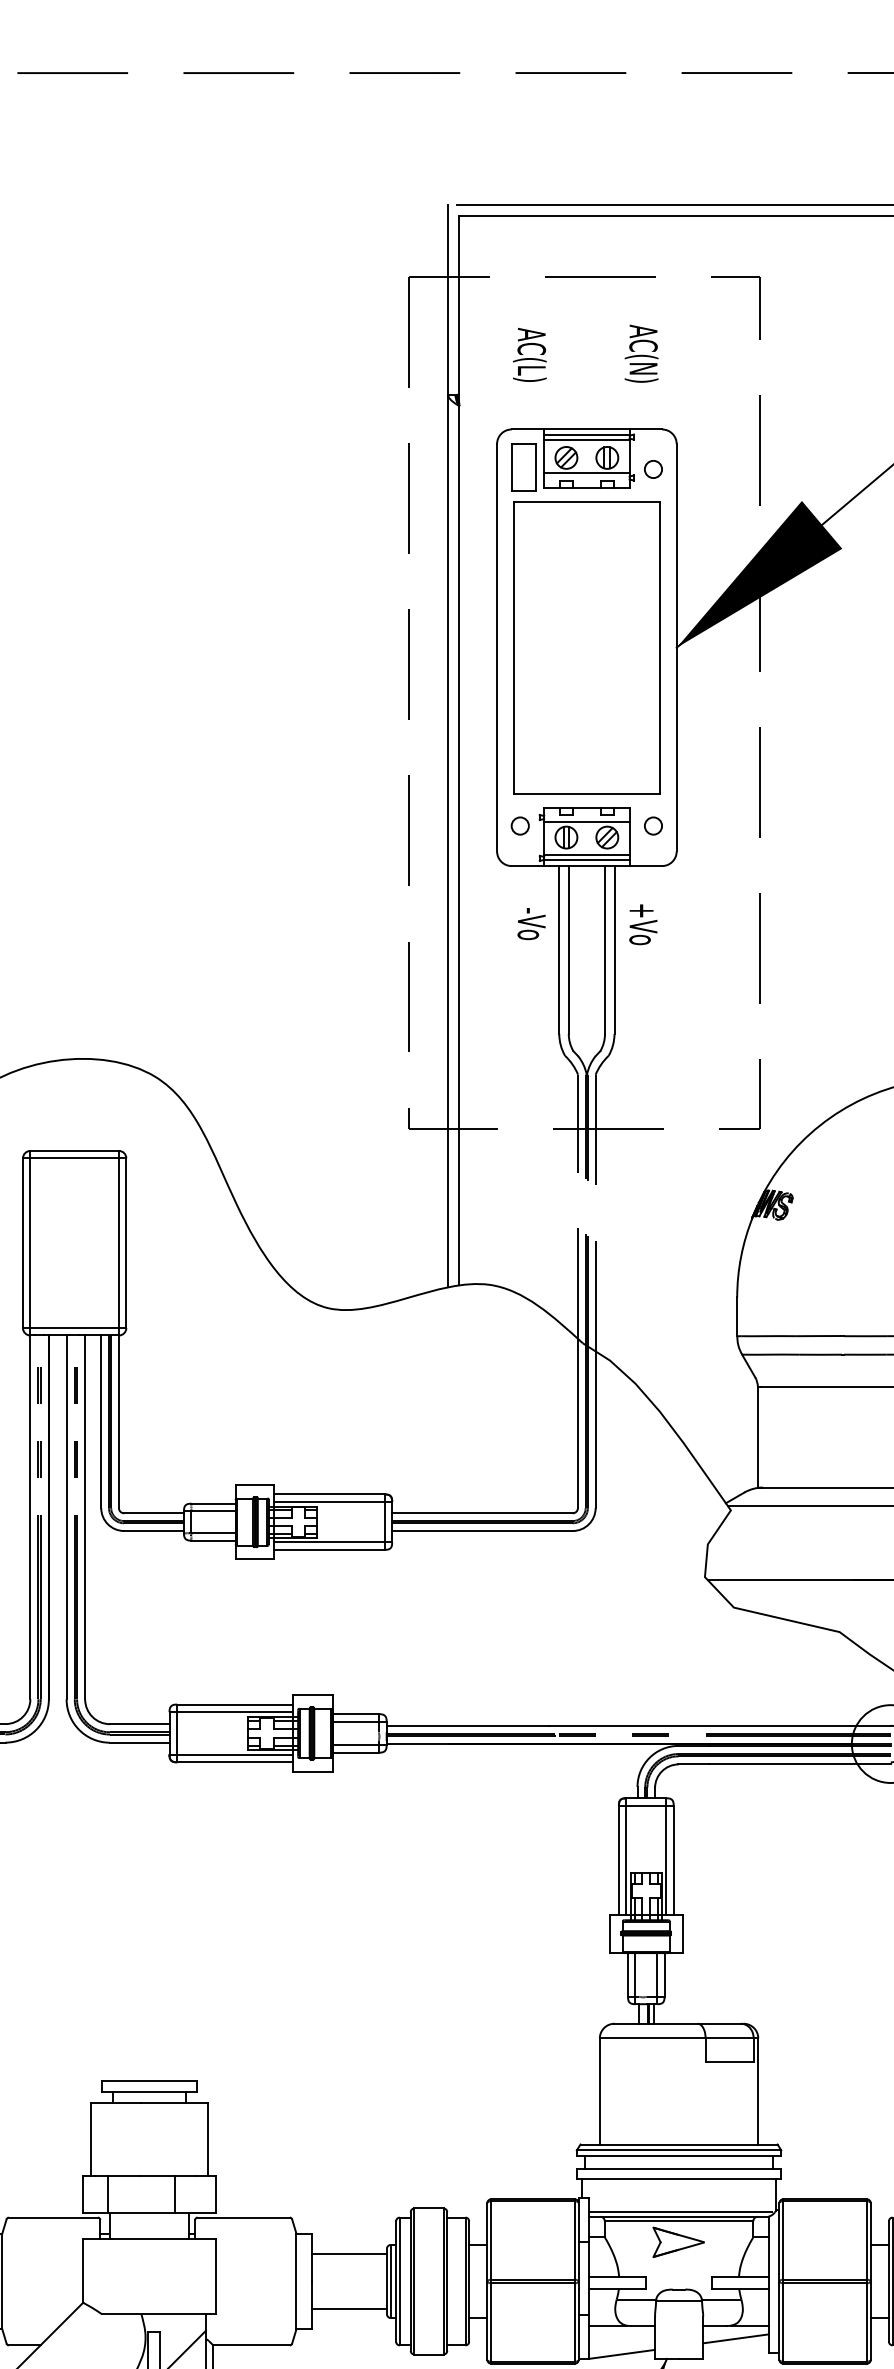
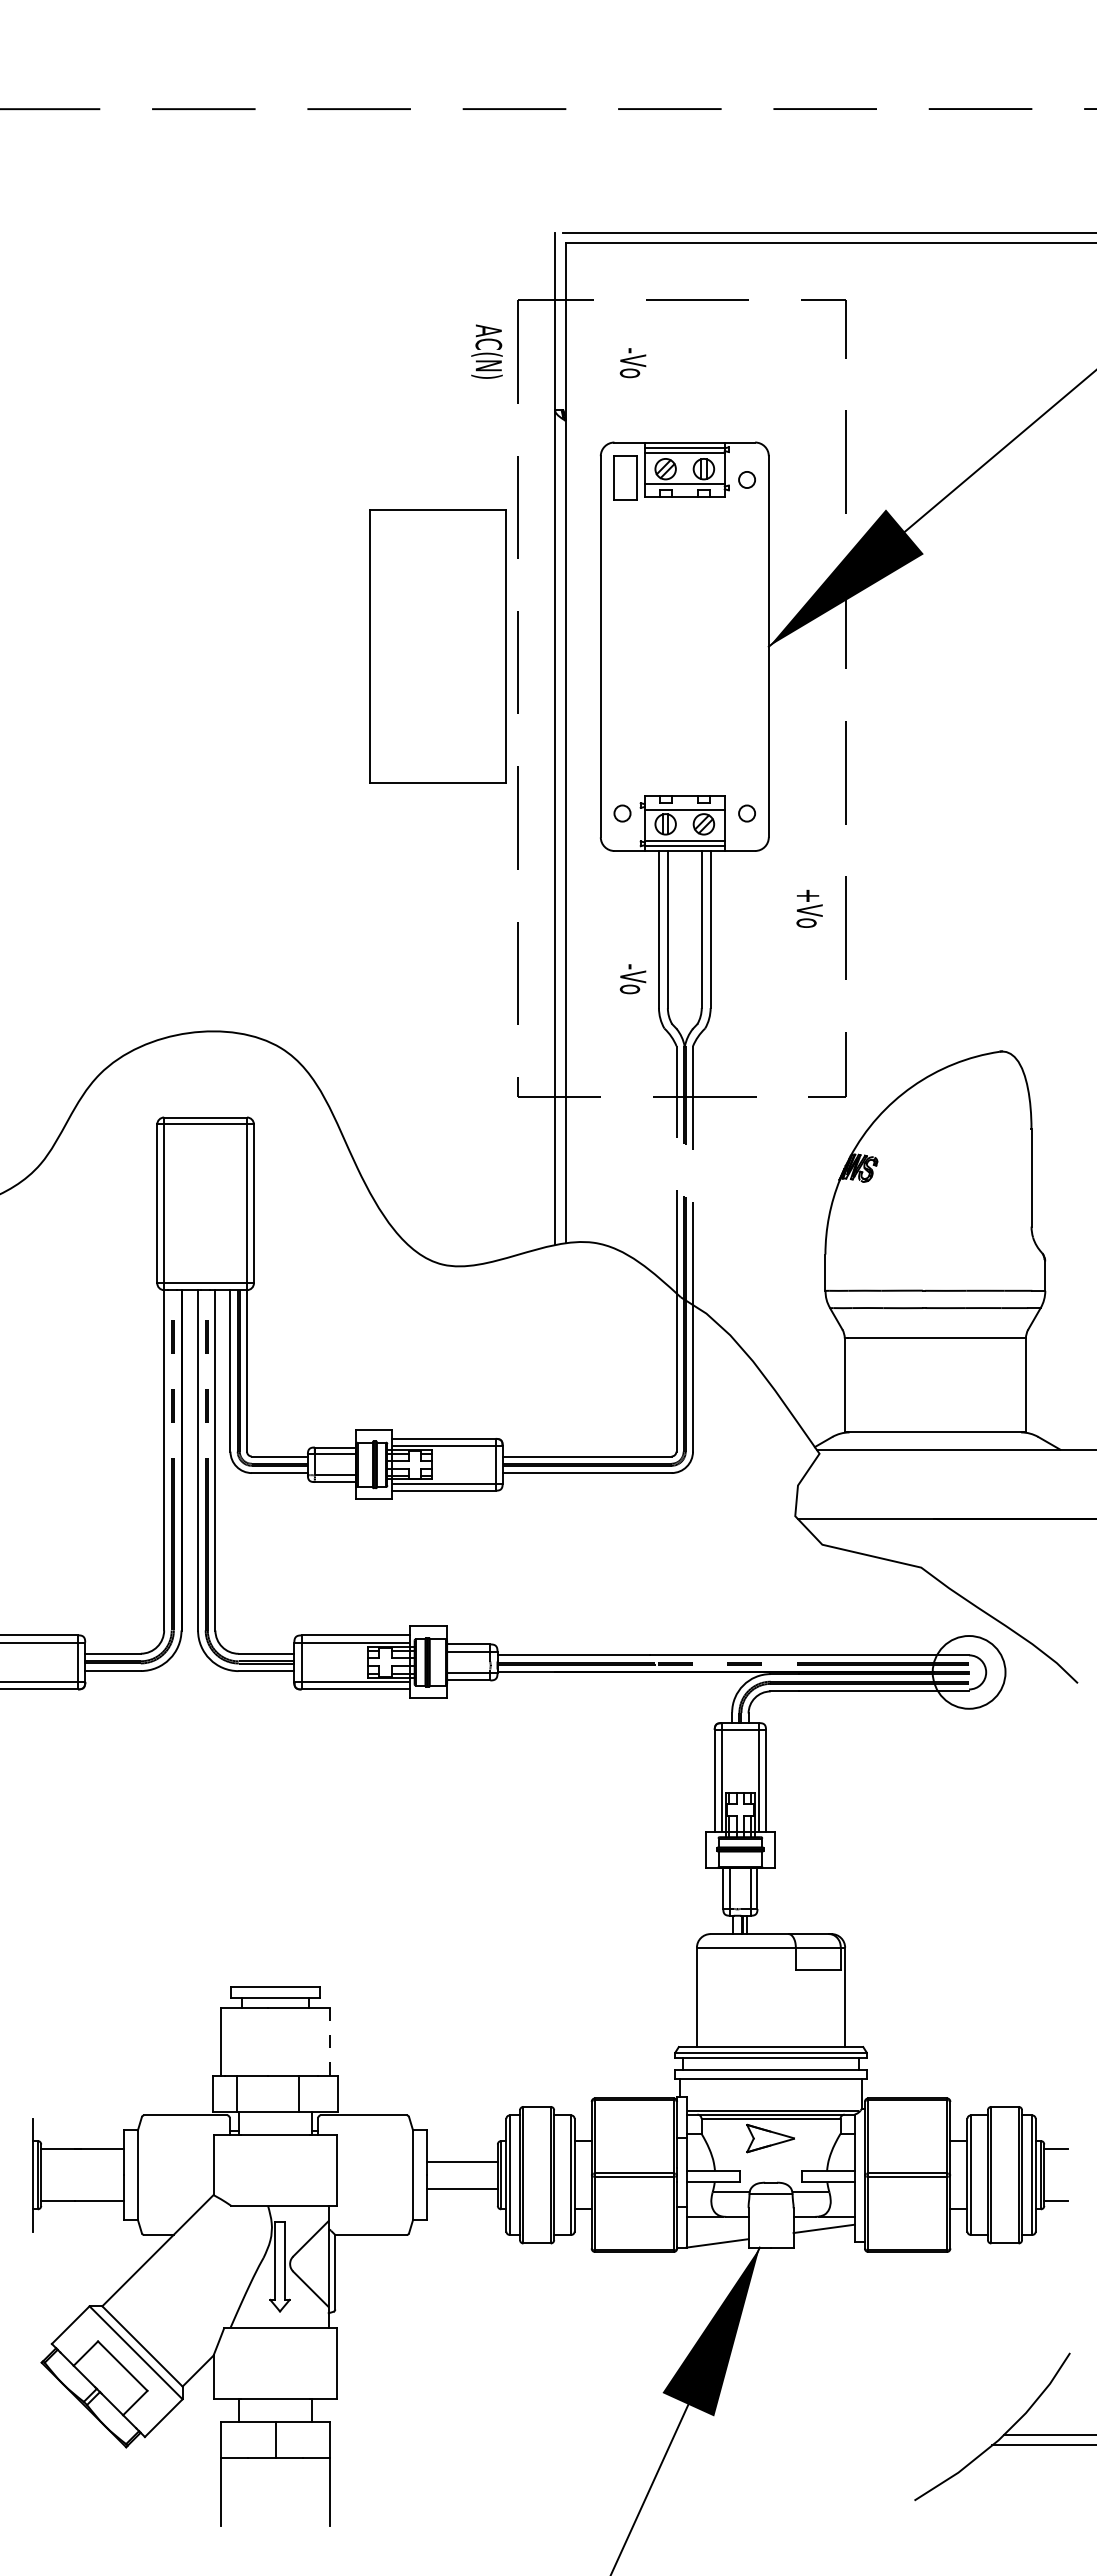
text: (641, 353) -> (486, 351), moved
text: (529, 354) -> (631, 372), AC(L) -> -Vo
part: (586, 647) -> (437, 646), moved
text: (530, 924) -> (632, 979), moved
text: (643, 924) -> (809, 908), moved
line: (208, 2138) -> (330, 2041), solid -> dashed
line: (349, 2254) -> (462, 2189), moved
line: (349, 2309) -> (462, 2162), moved

